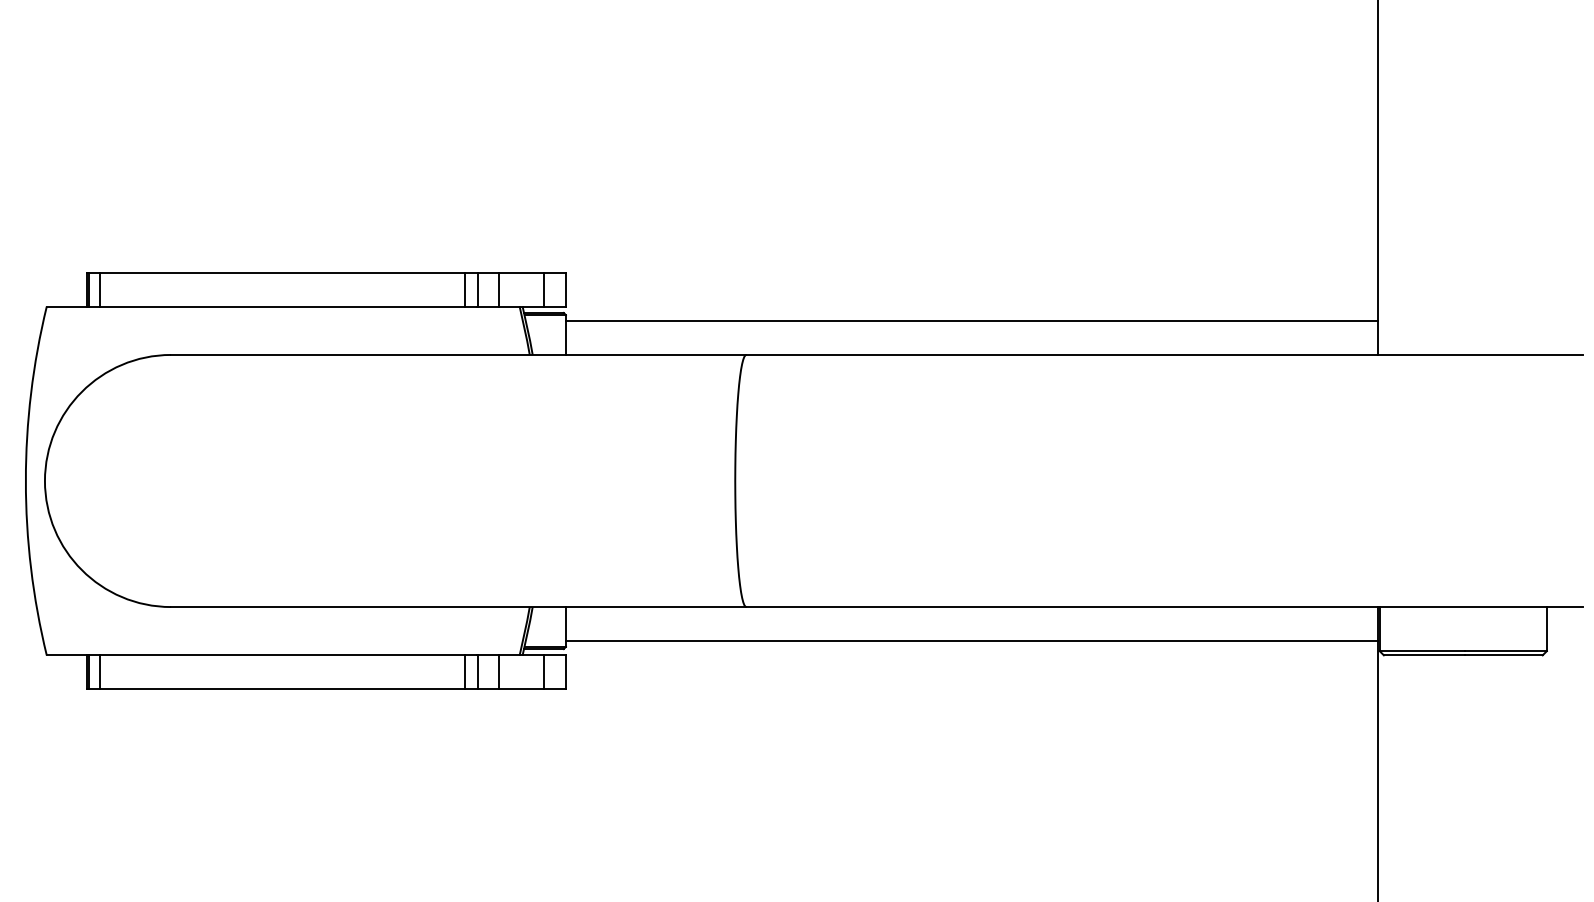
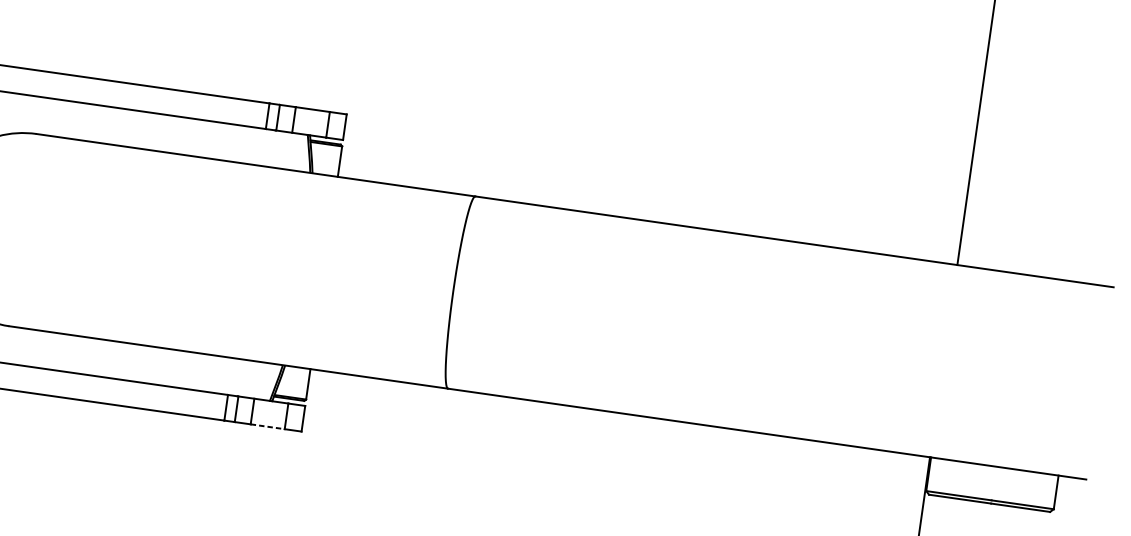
line: (971, 321) -> (650, 195), removed
line: (971, 640) -> (616, 438), removed
line: (522, 688) -> (268, 426), solid -> dashed

